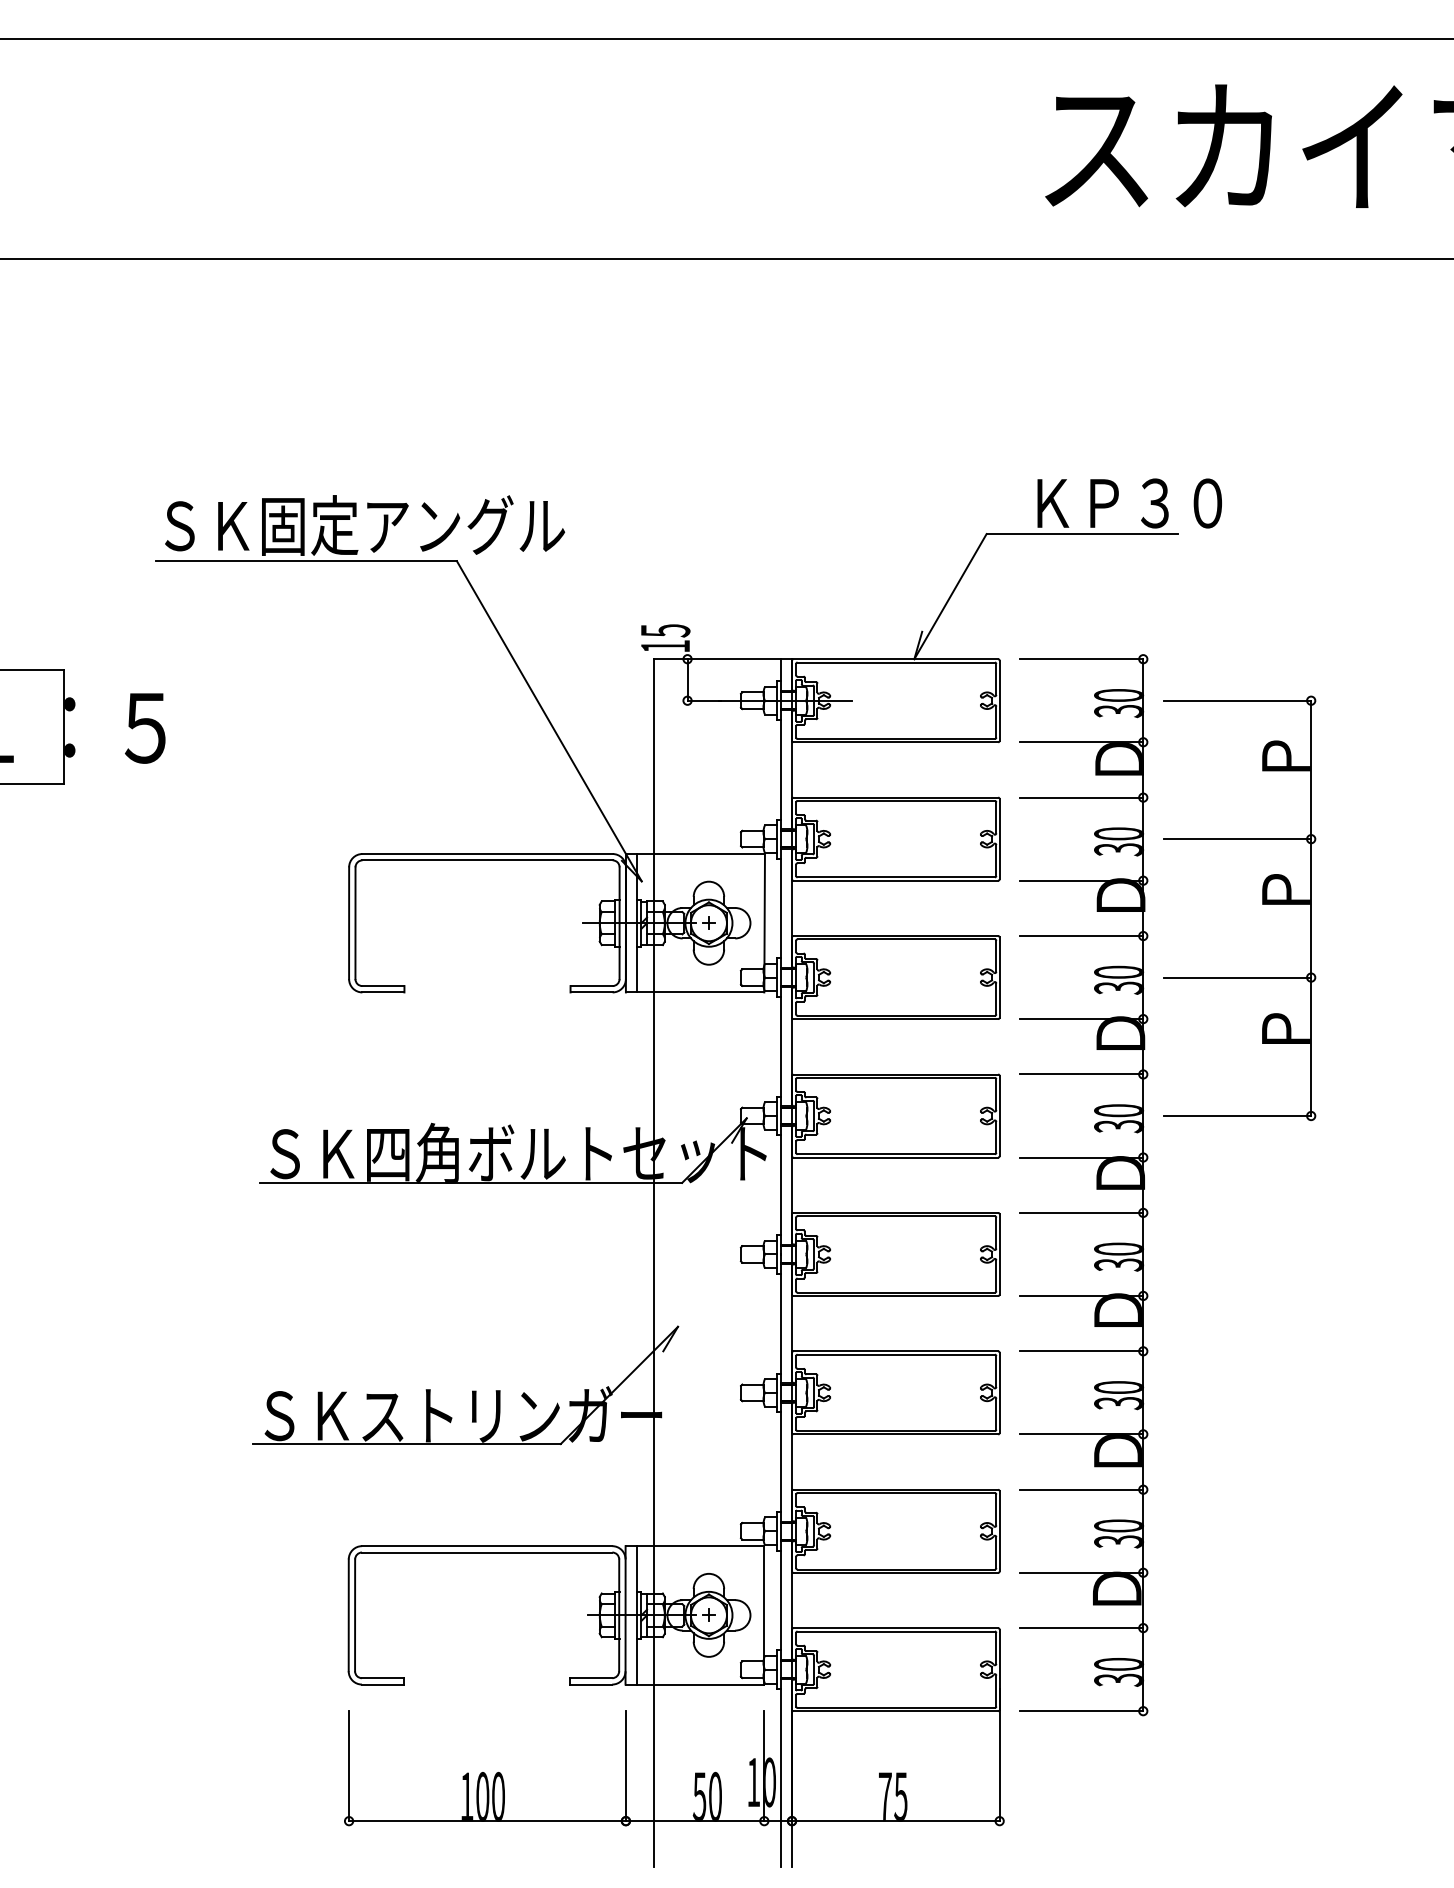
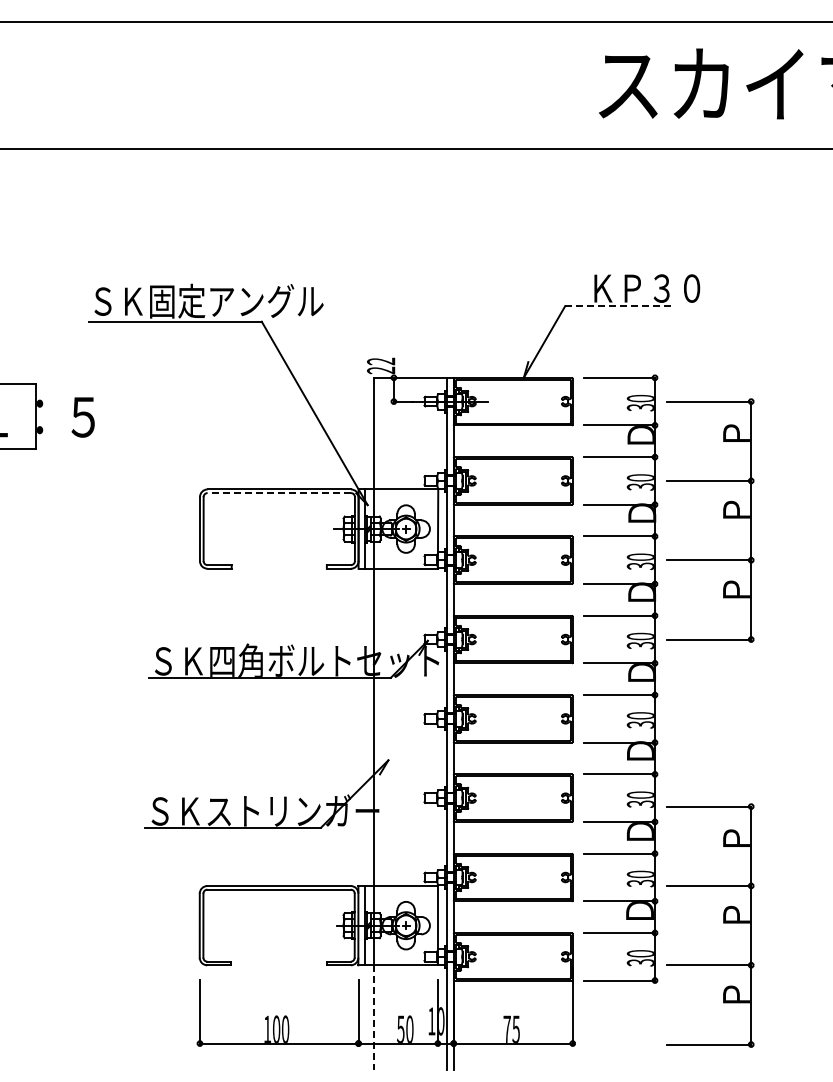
line: (1083, 534) -> (620, 306), solid -> dashed
text: (665, 637) -> (381, 365), 15 -> 22
line: (487, 861) -> (279, 493), solid -> dashed
part: (1262, 1611) -> (723, 923), added
line: (653, 1777) -> (374, 1018), solid -> dashed

